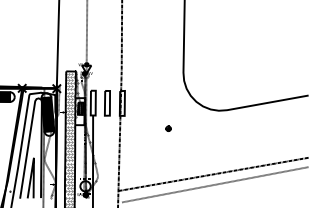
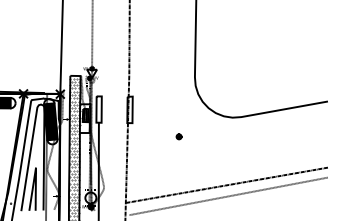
part: (107, 103) -> (114, 109), removed

